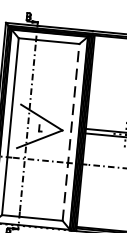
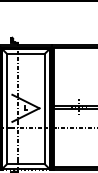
line: (70, 131) -> (44, 108), dashed -> solid

